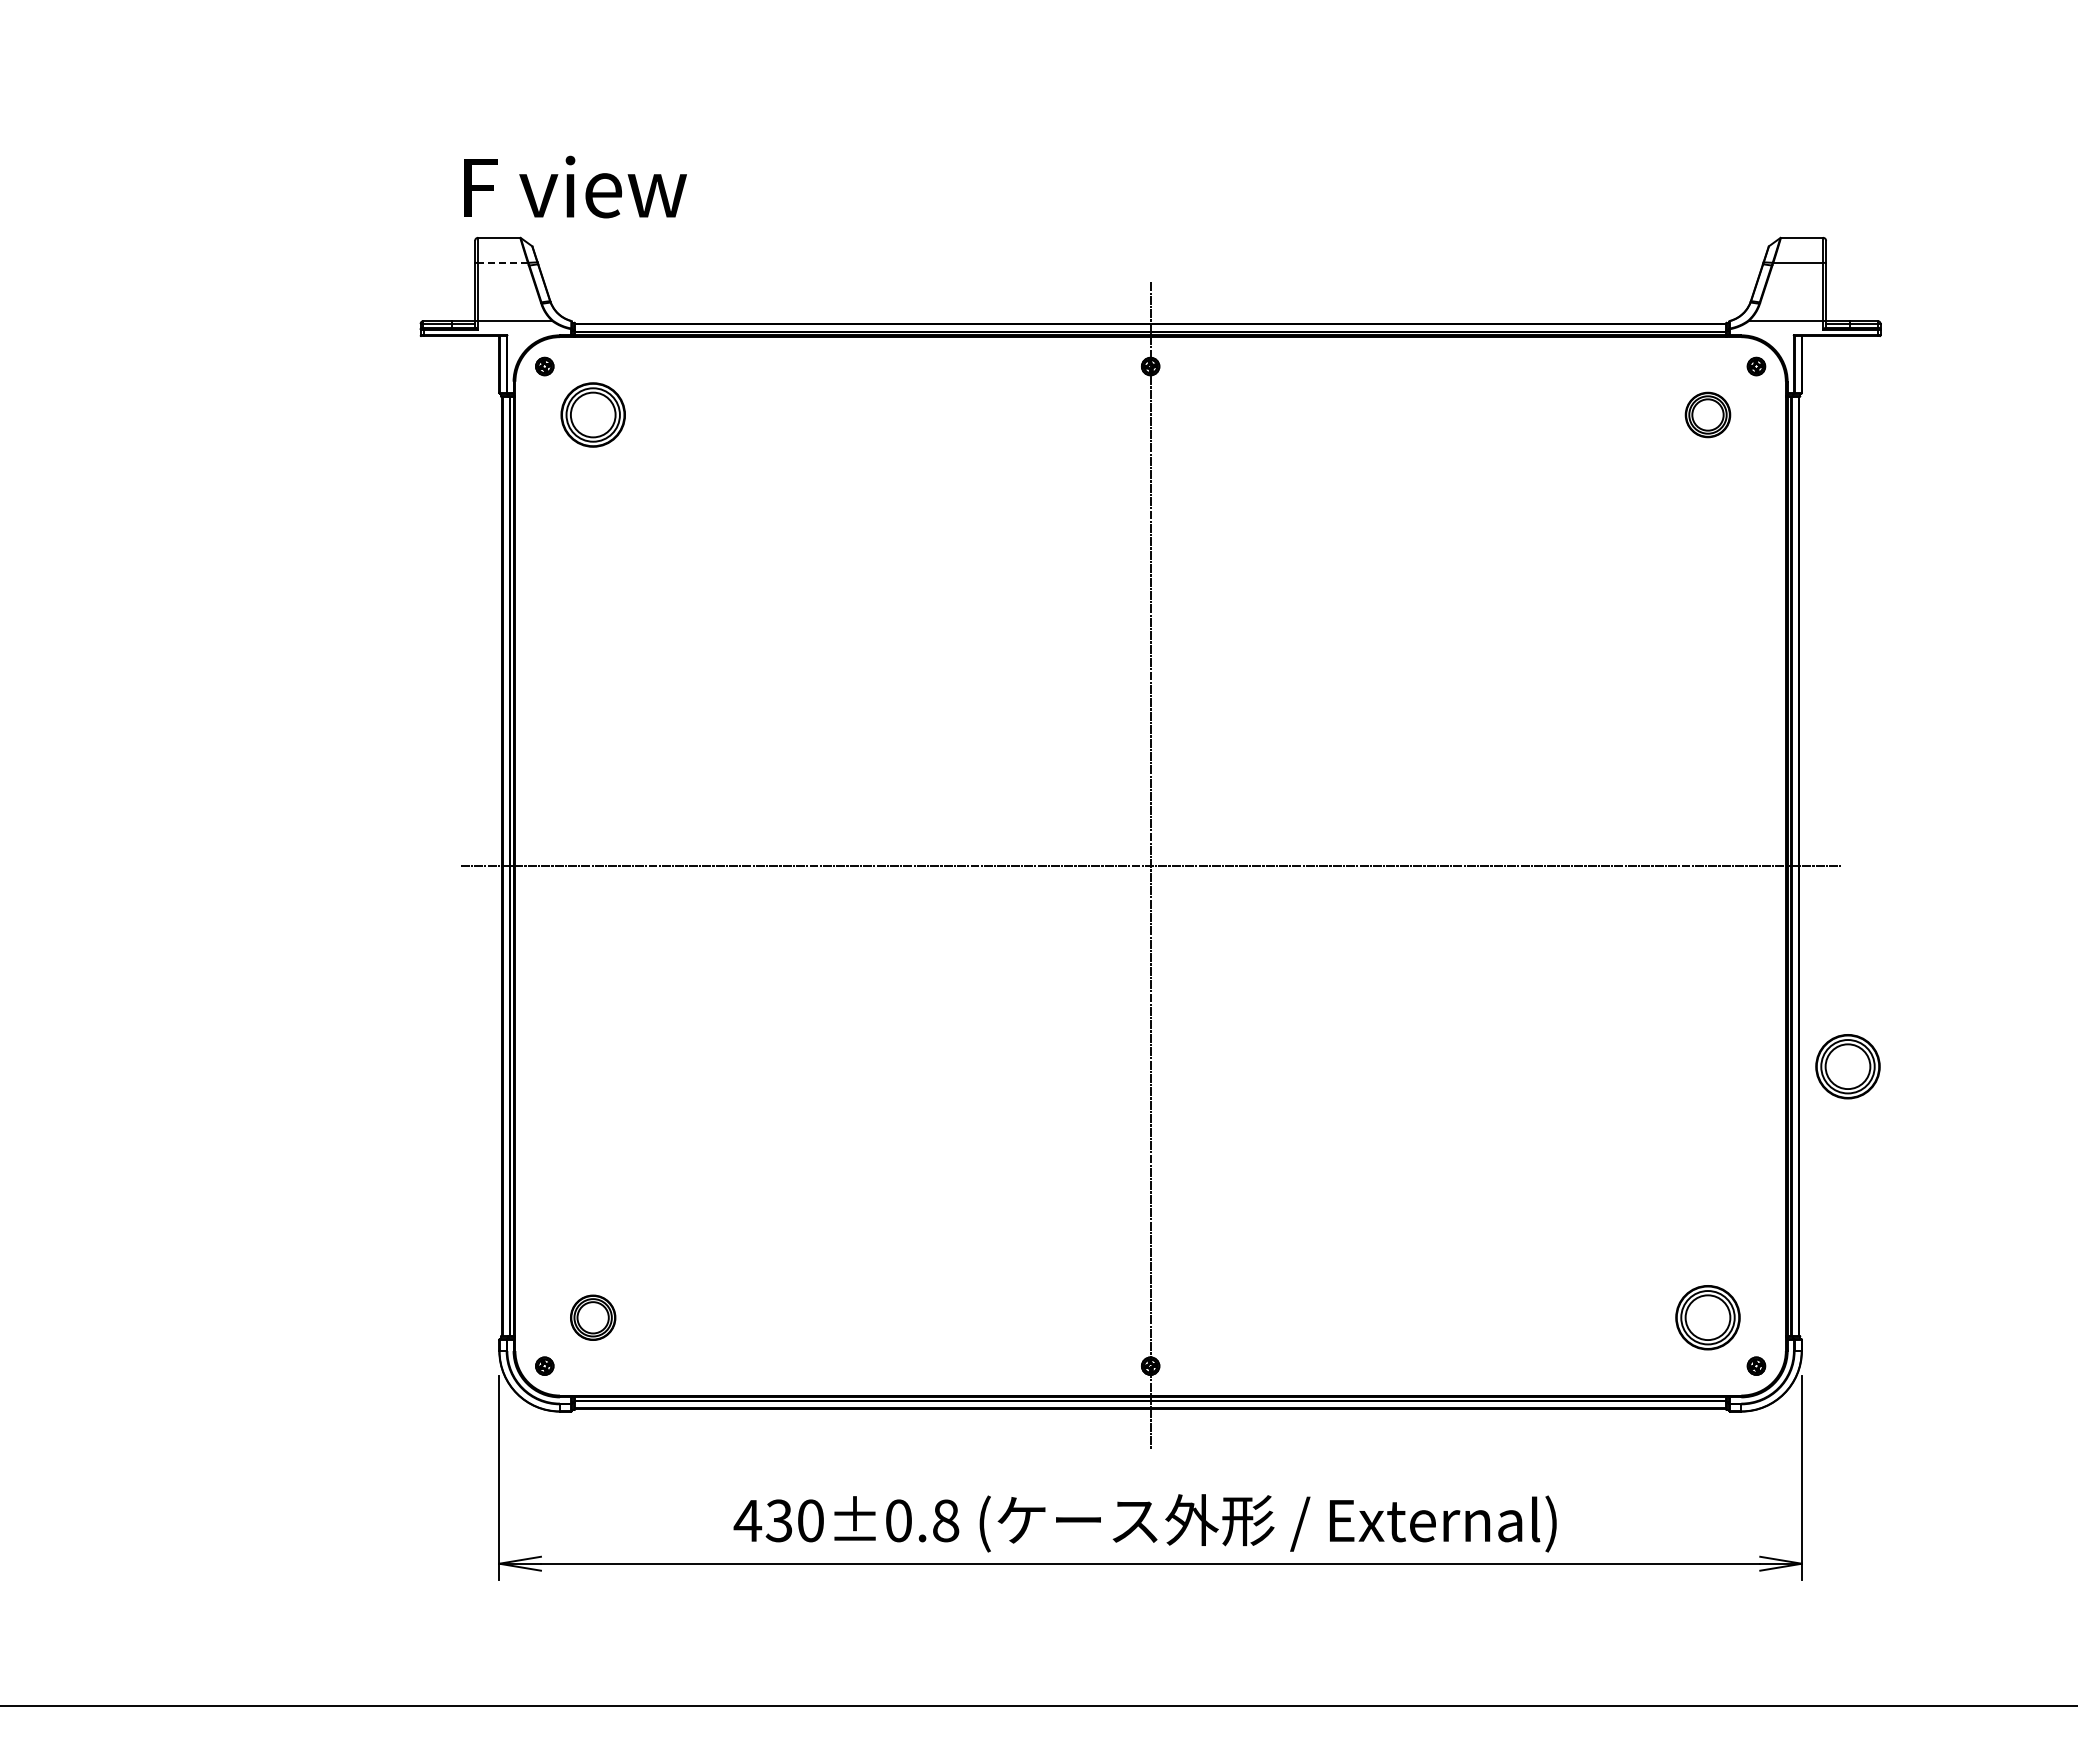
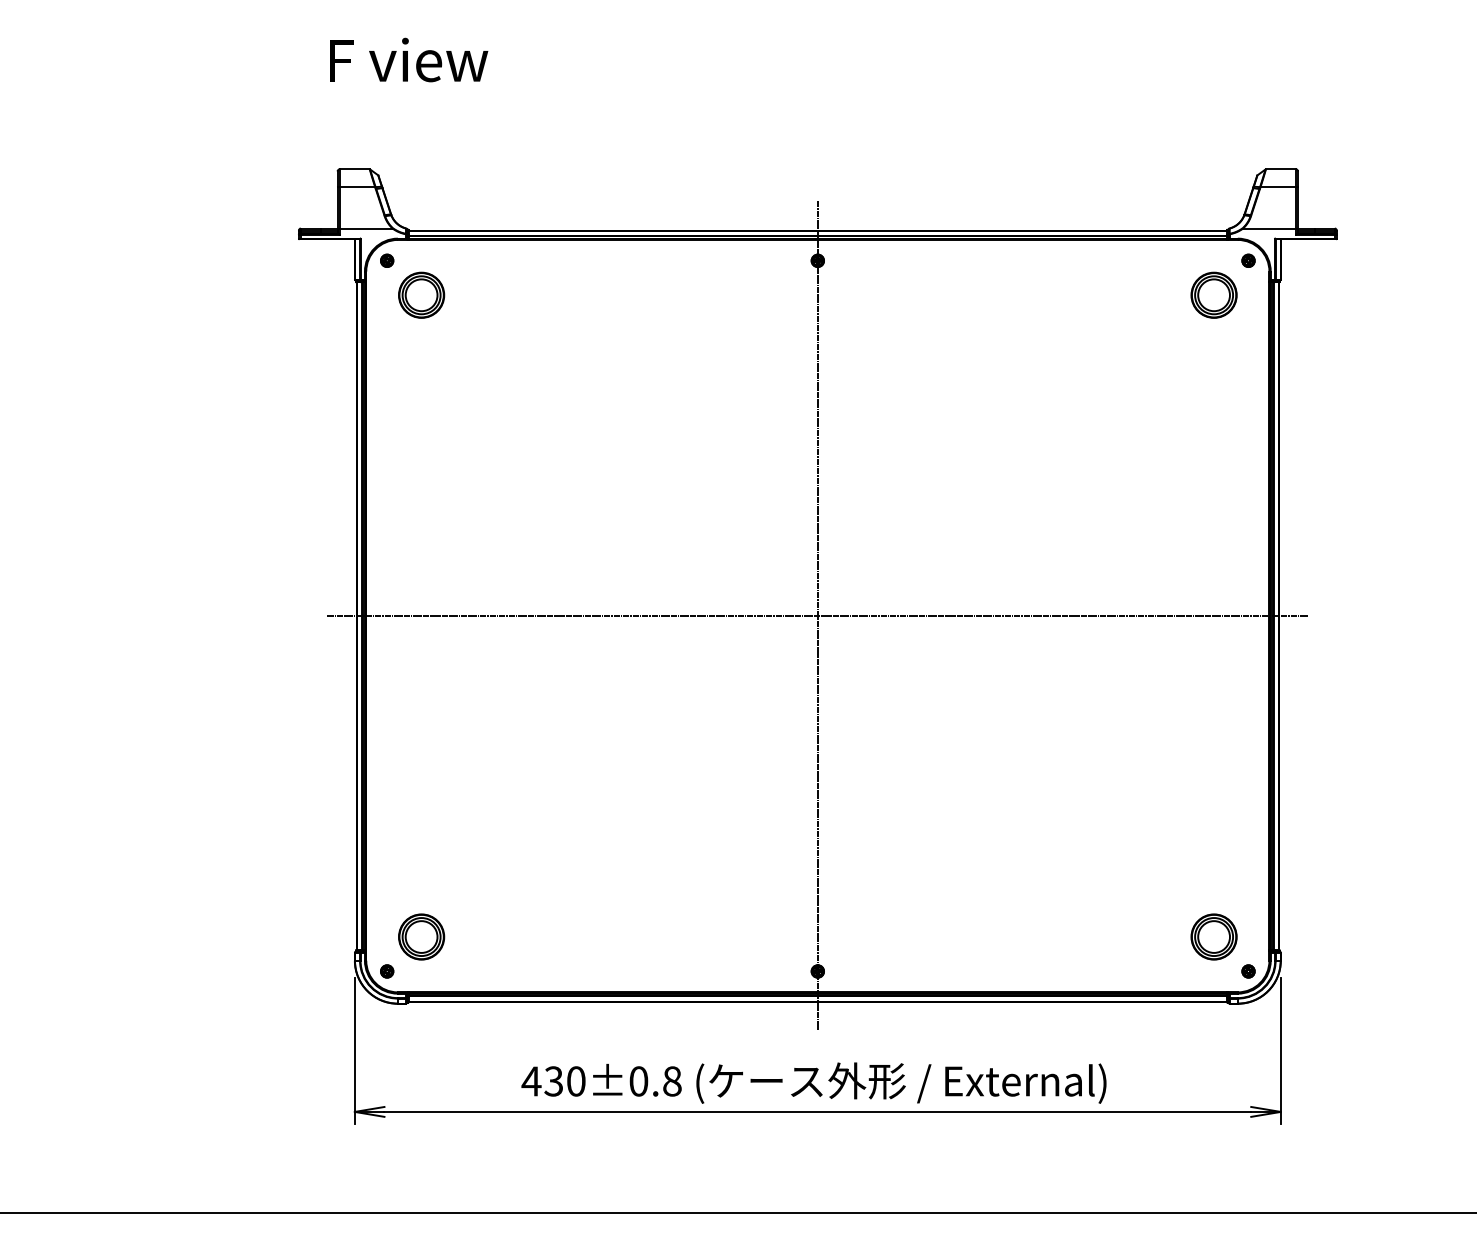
text: (575, 186) -> (408, 59), moved
line: (503, 262) -> (357, 186), dashed -> solid
part: (1707, 414) -> (1213, 294), size x1.43
part: (1847, 1066) -> (1313, 758), removed
part: (592, 1317) -> (421, 936), size x1.43

